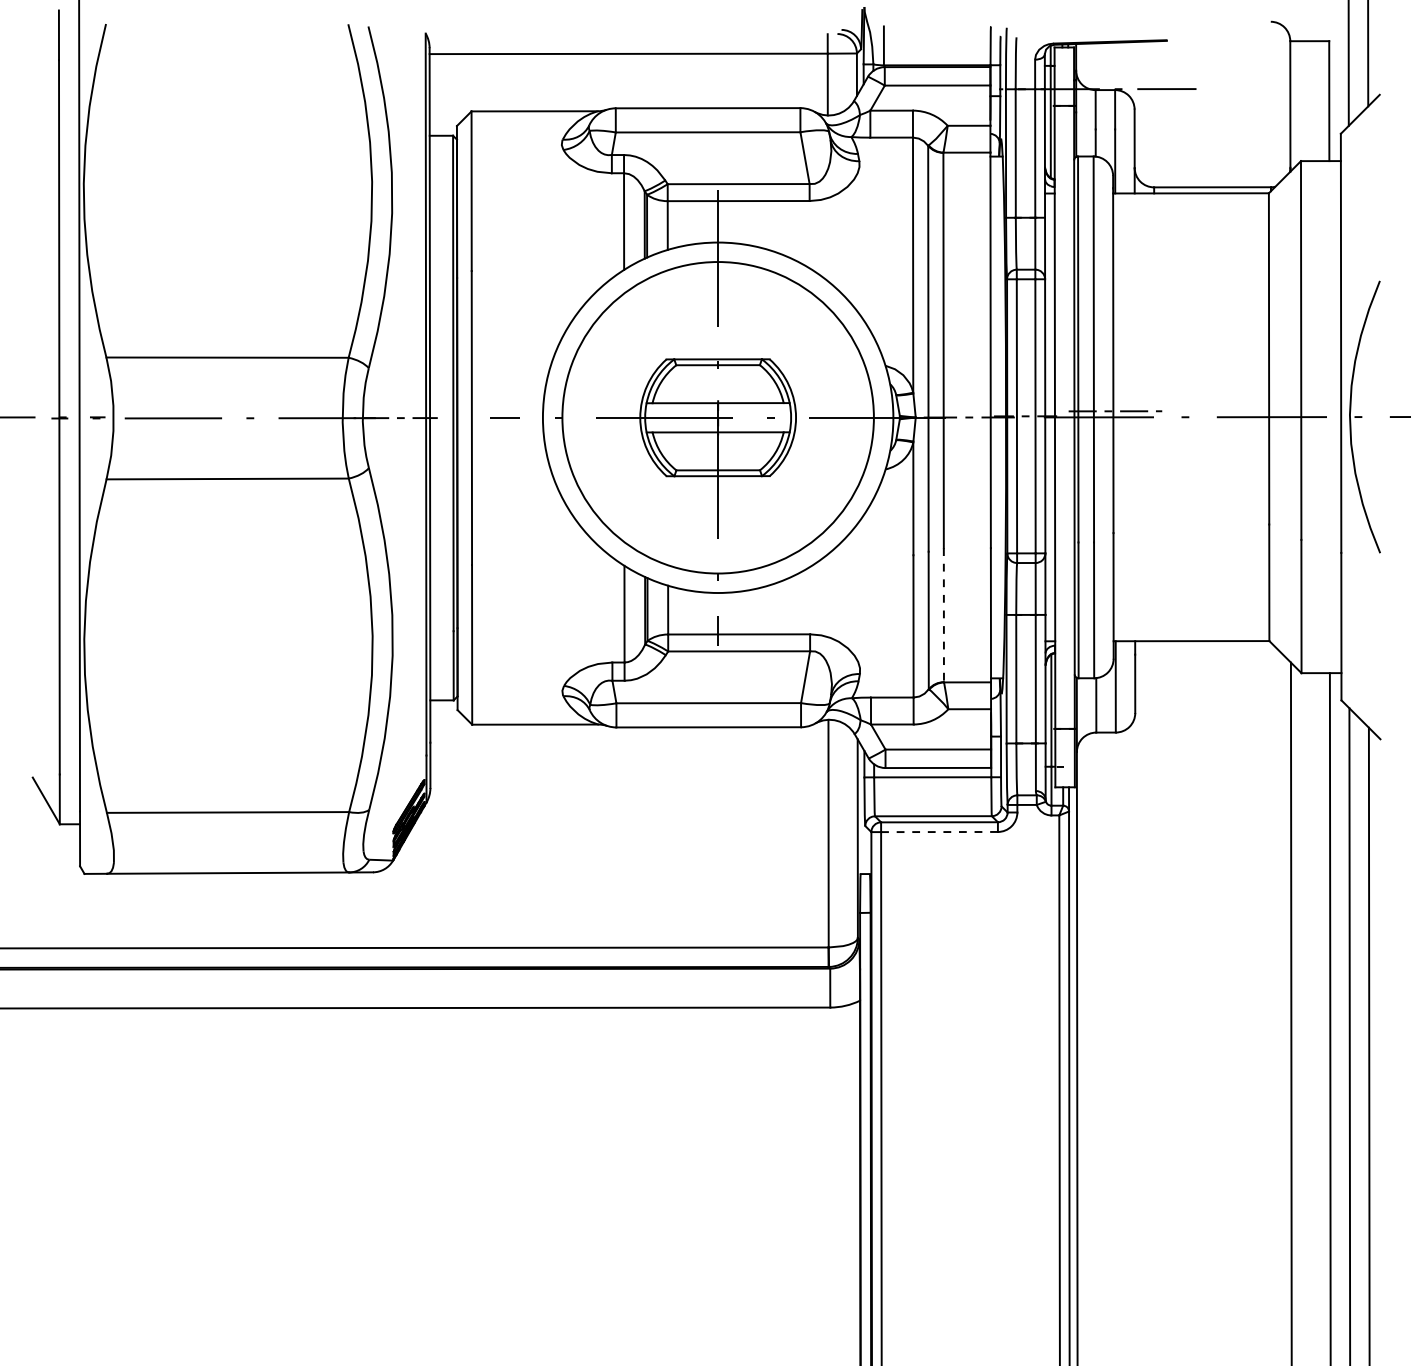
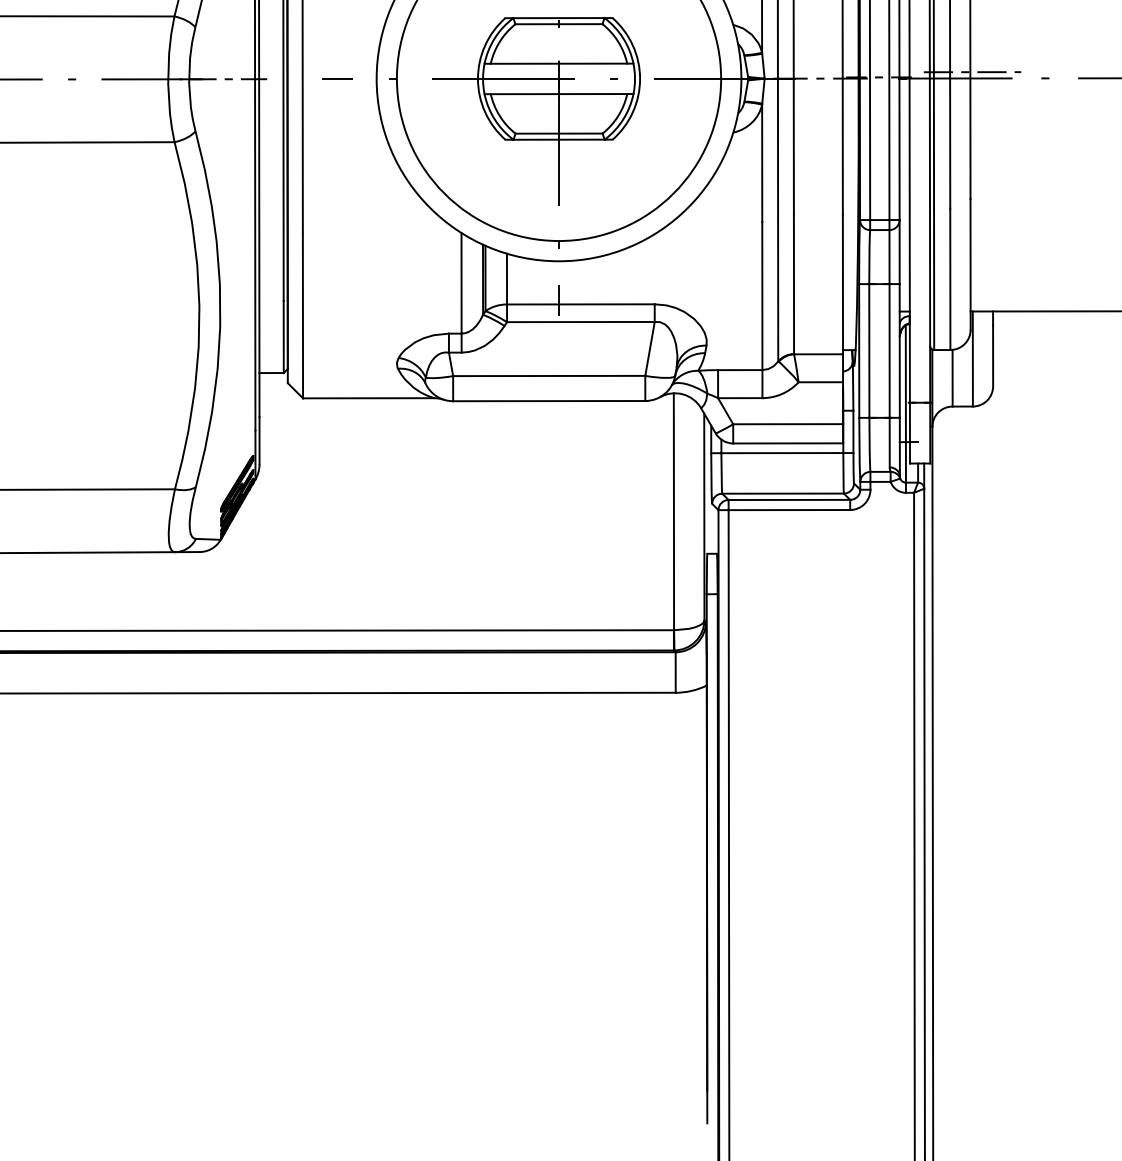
line: (943, 615) -> (793, 284), dashed -> solid
line: (940, 832) -> (790, 510), dashed -> solid

